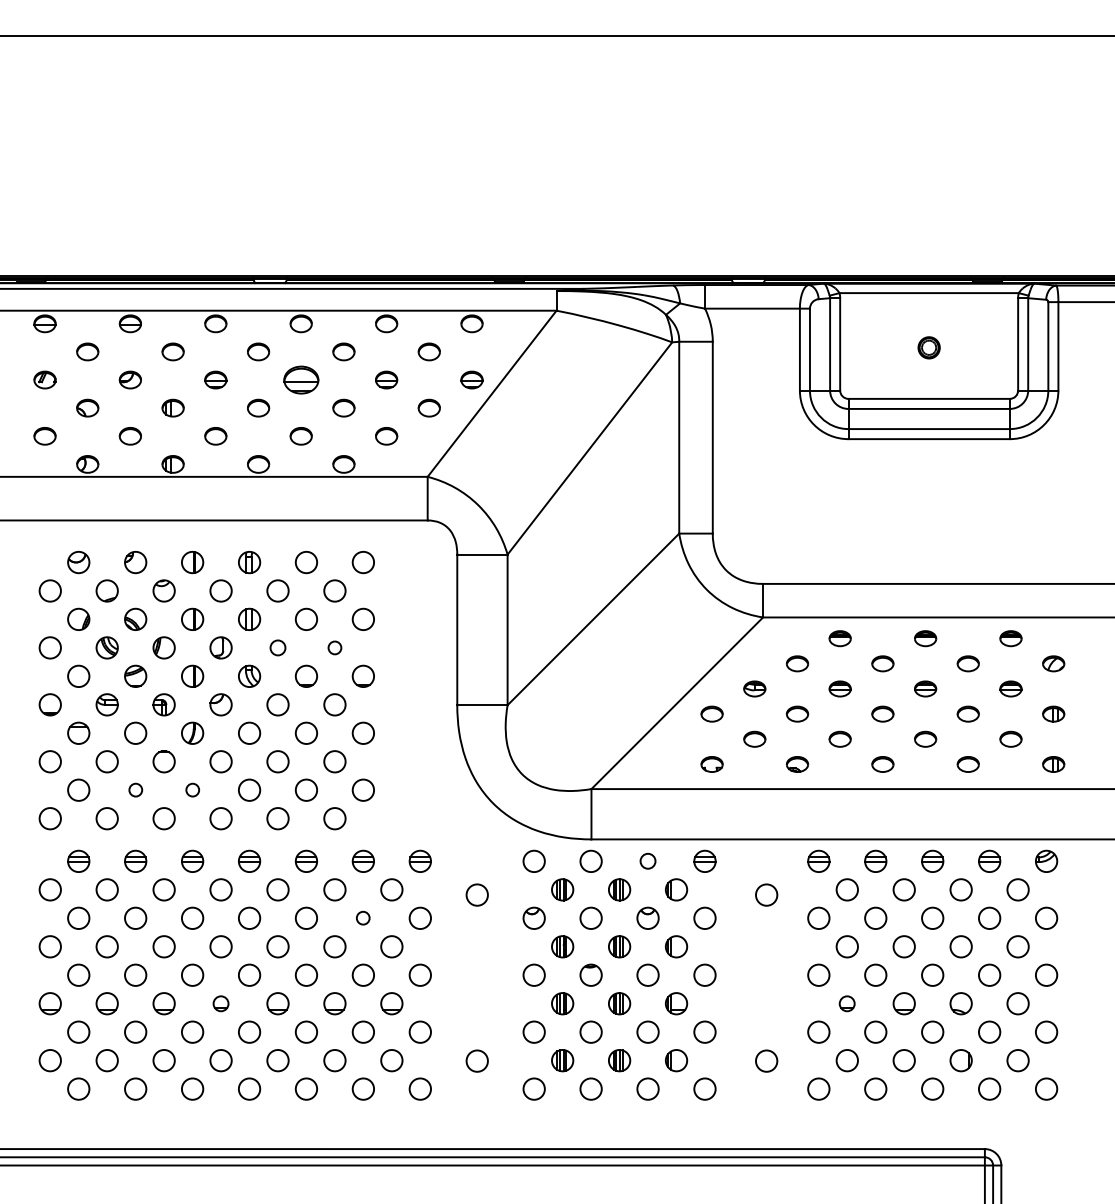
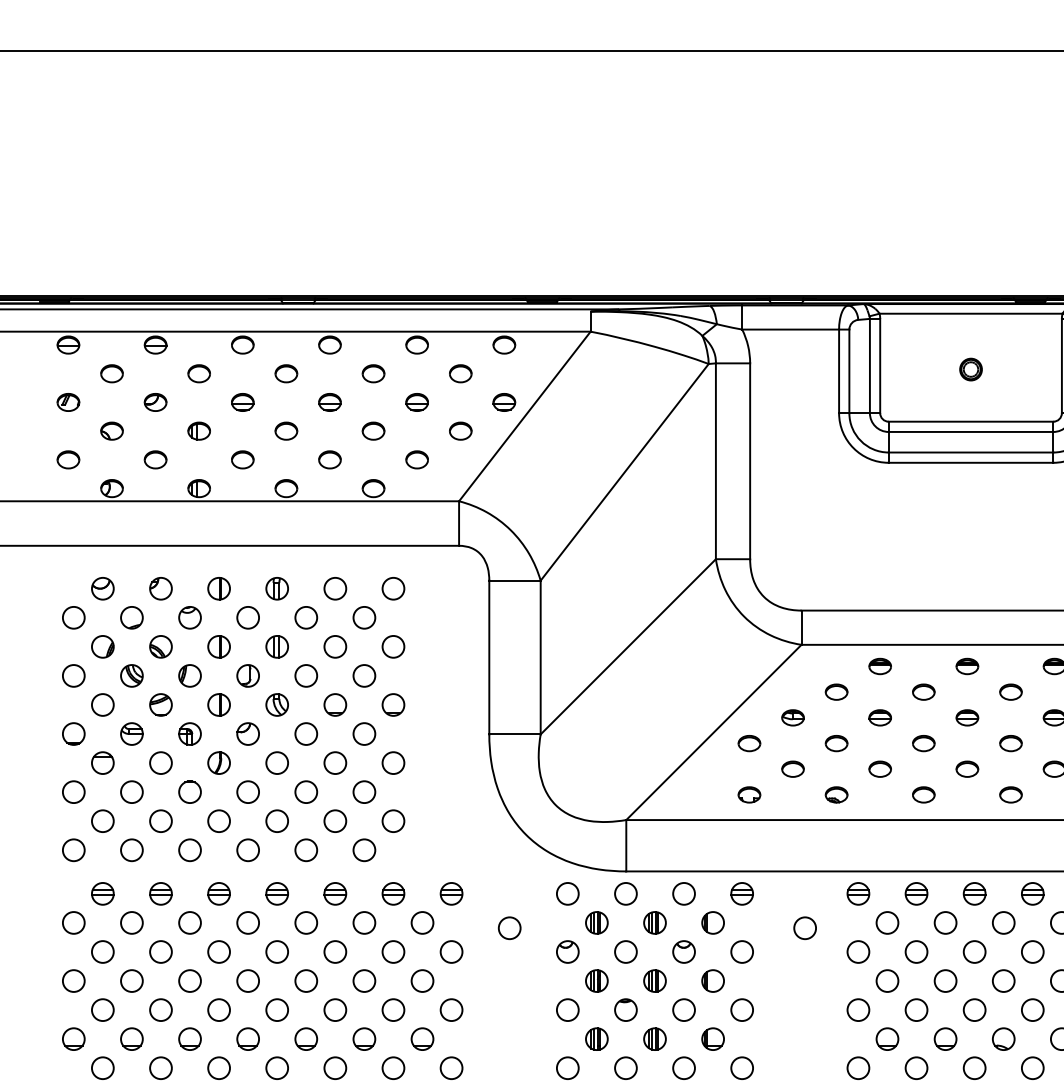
part: (300, 379) -> (329, 401), size x0.62
circle: (277, 647) -> (305, 675), size x1.43
circle: (334, 647) -> (363, 675), size x1.67
circle: (135, 789) -> (160, 820), size x1.67
circle: (192, 789) -> (218, 820), size x1.67
circle: (647, 860) -> (683, 892), size x1.43
circle: (362, 917) -> (392, 951), size x1.67
part: (220, 1003) -> (247, 1038), size x1.43
part: (846, 1003) -> (886, 1038), size x1.43

